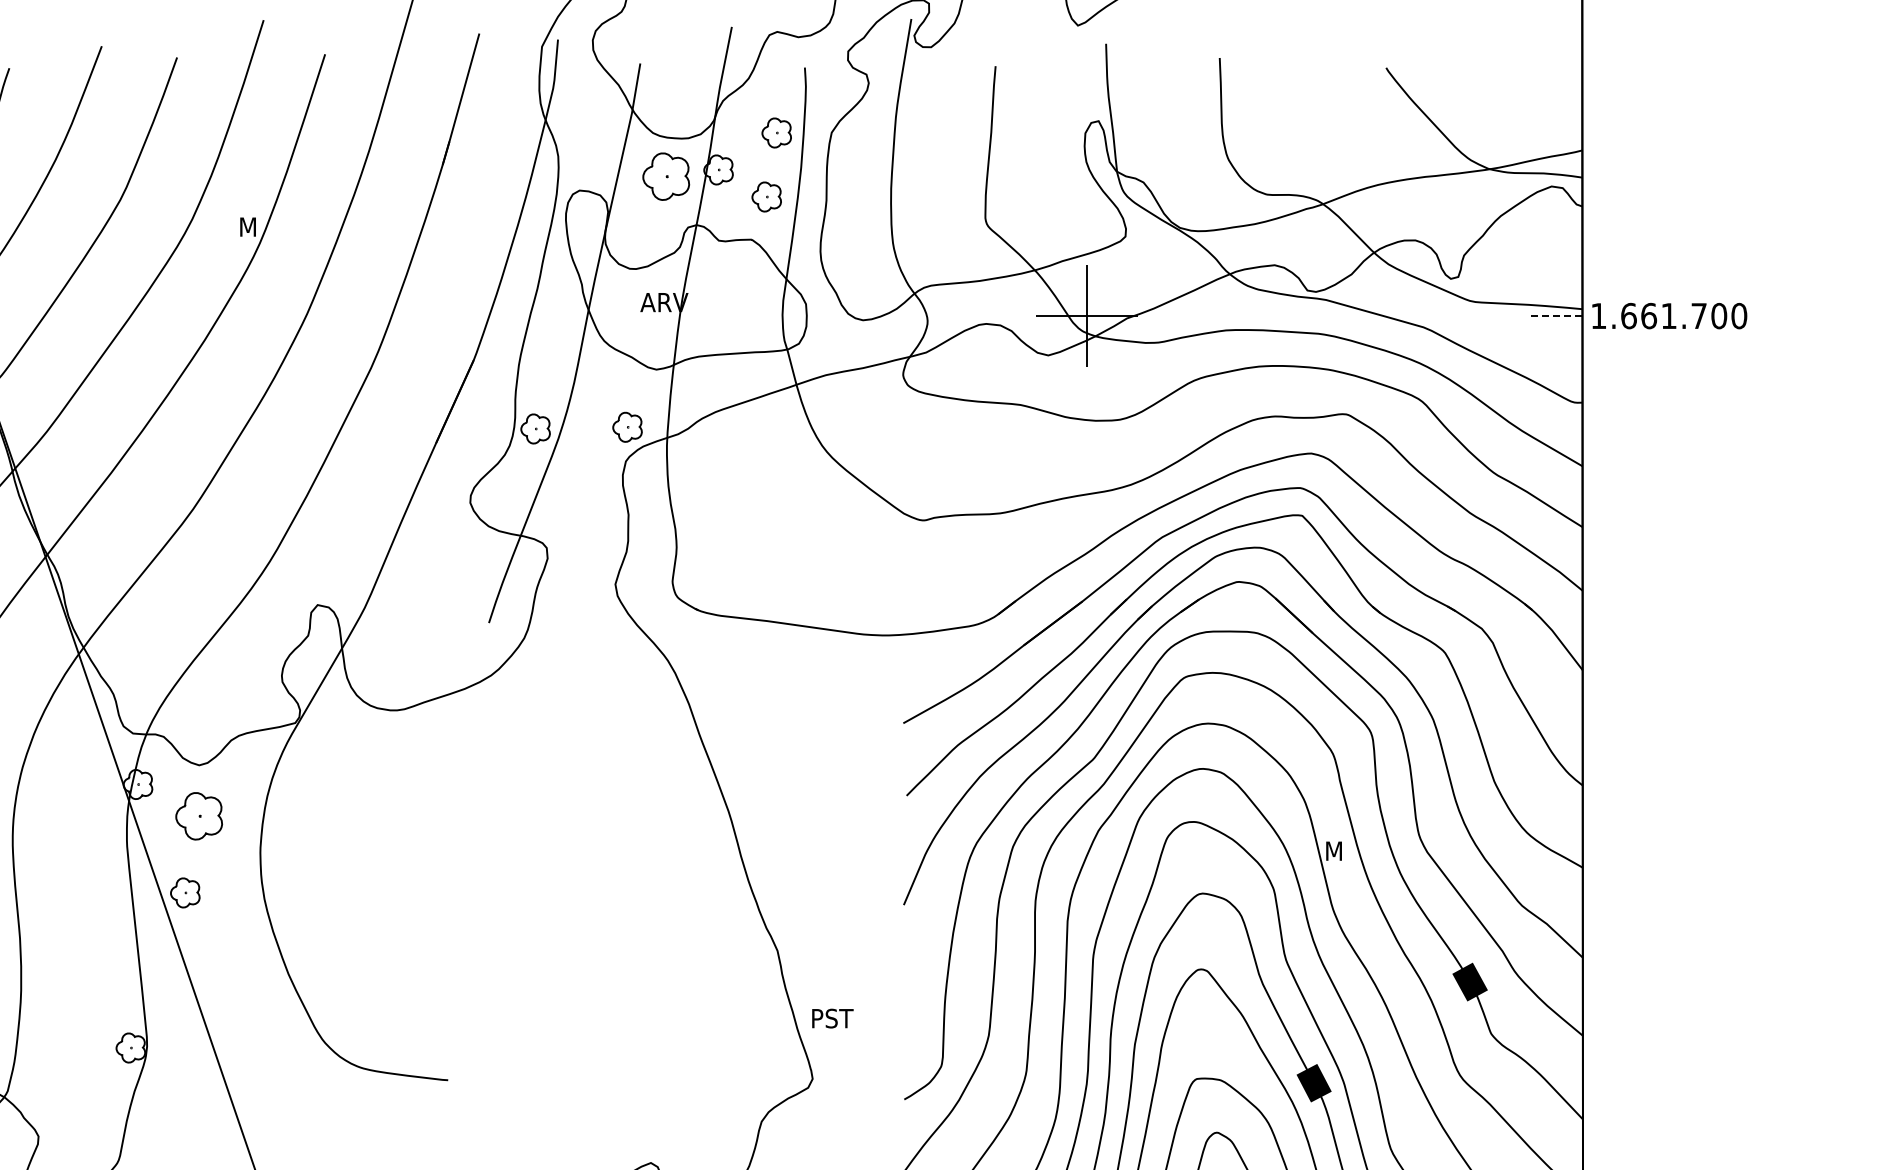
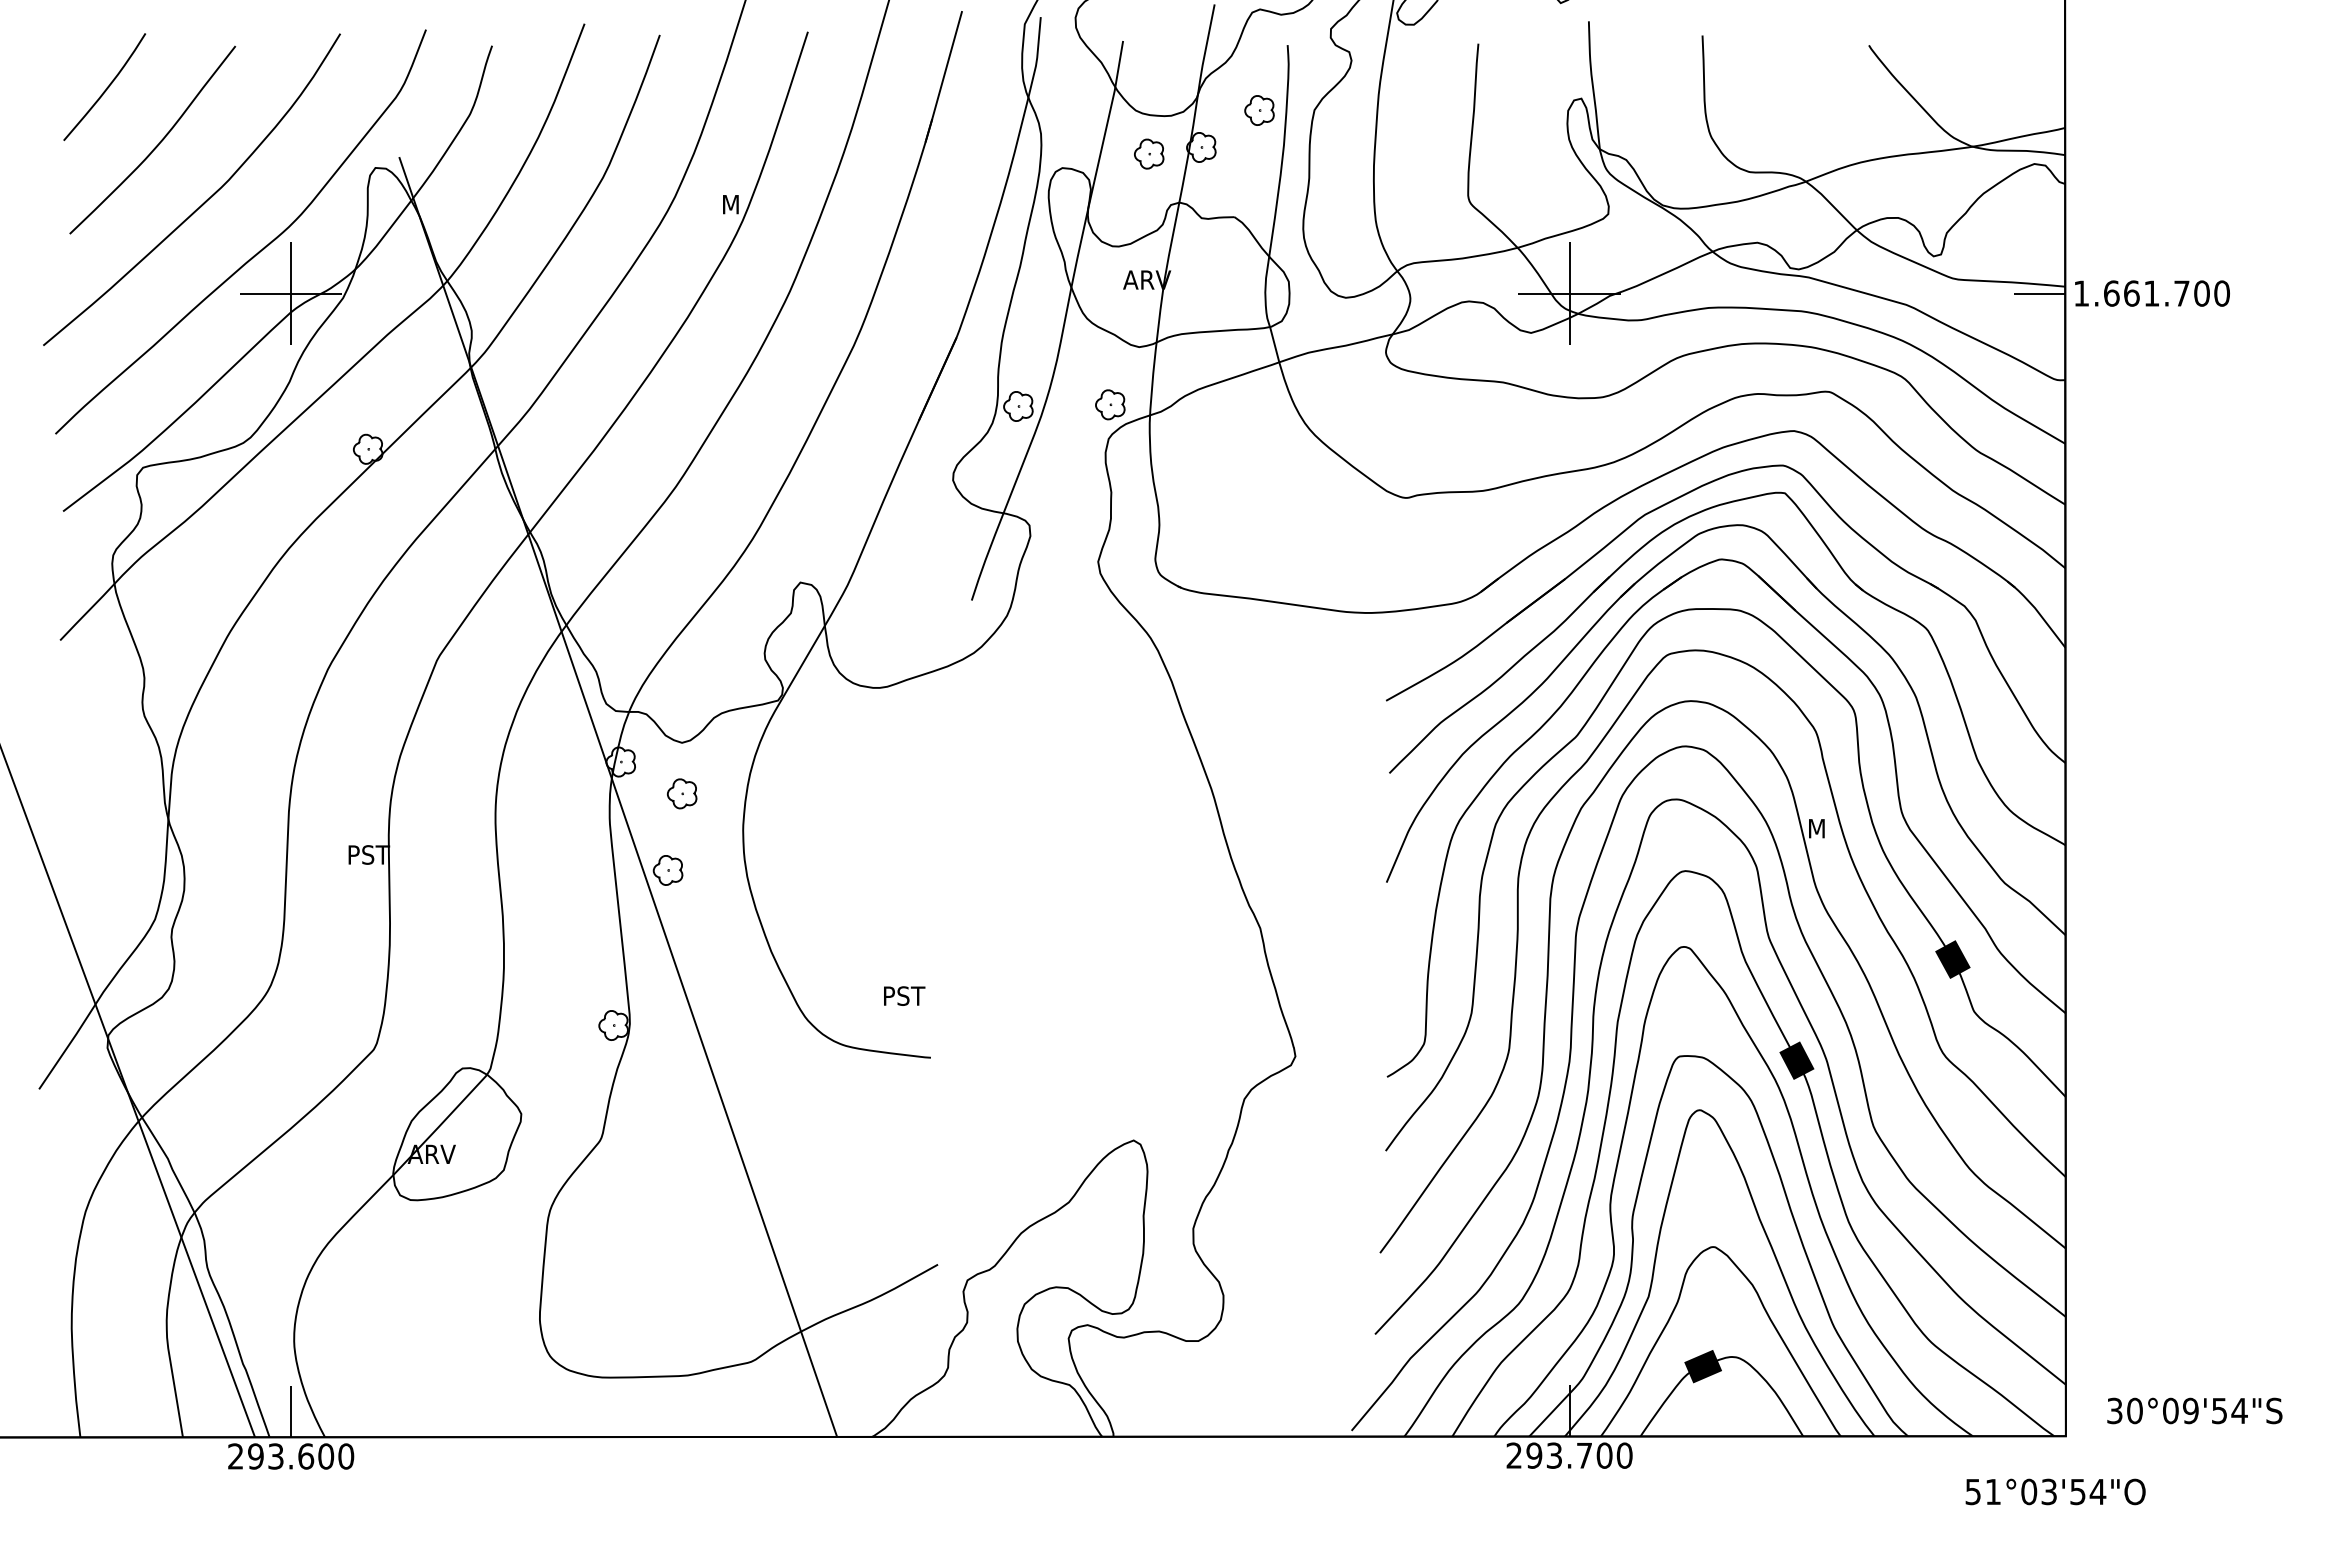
part: (666, 175) -> (1149, 153), size x0.62
part: (766, 196) -> (1249, 174), removed
line: (1556, 315) -> (2039, 293), dashed -> solid
part: (199, 815) -> (682, 793), size x0.62
text: (832, 1017) -> (904, 995), moved

